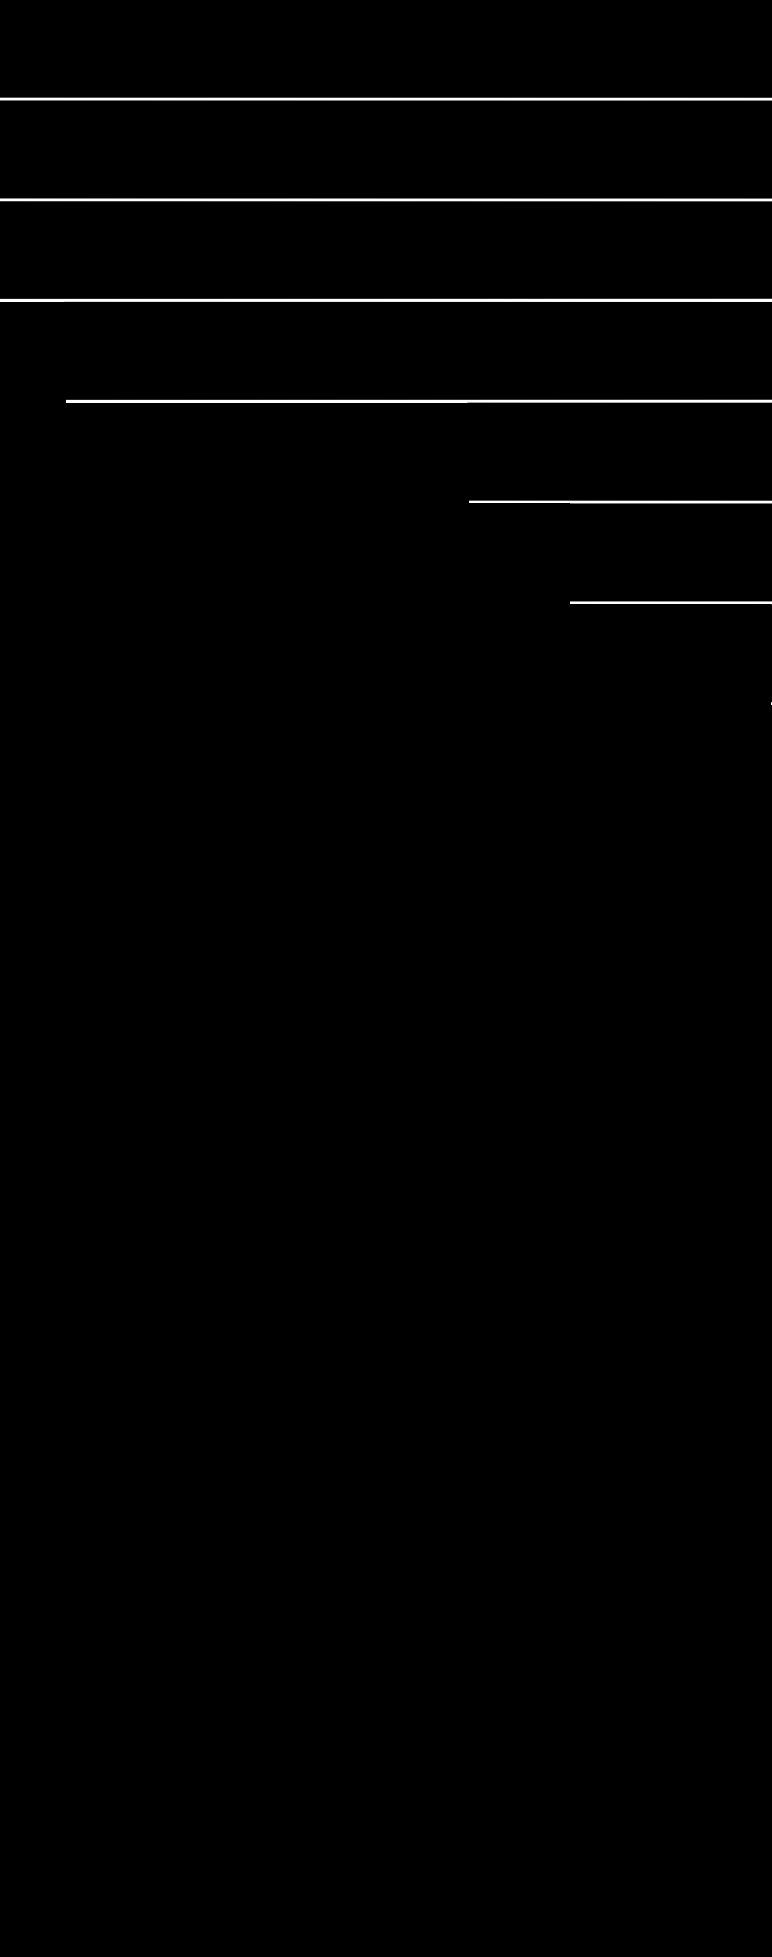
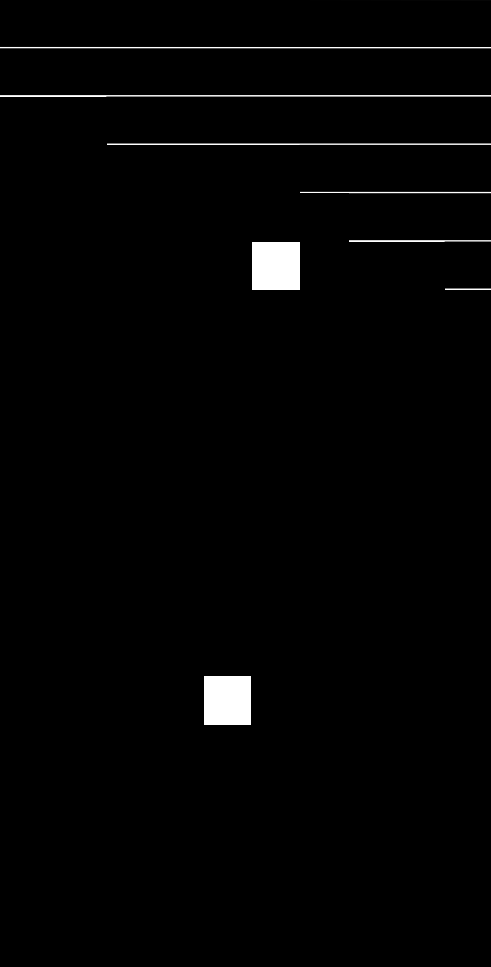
fill: (416, 654) -> (275, 265), removed
fill: (316, 1561) -> (227, 700), removed

